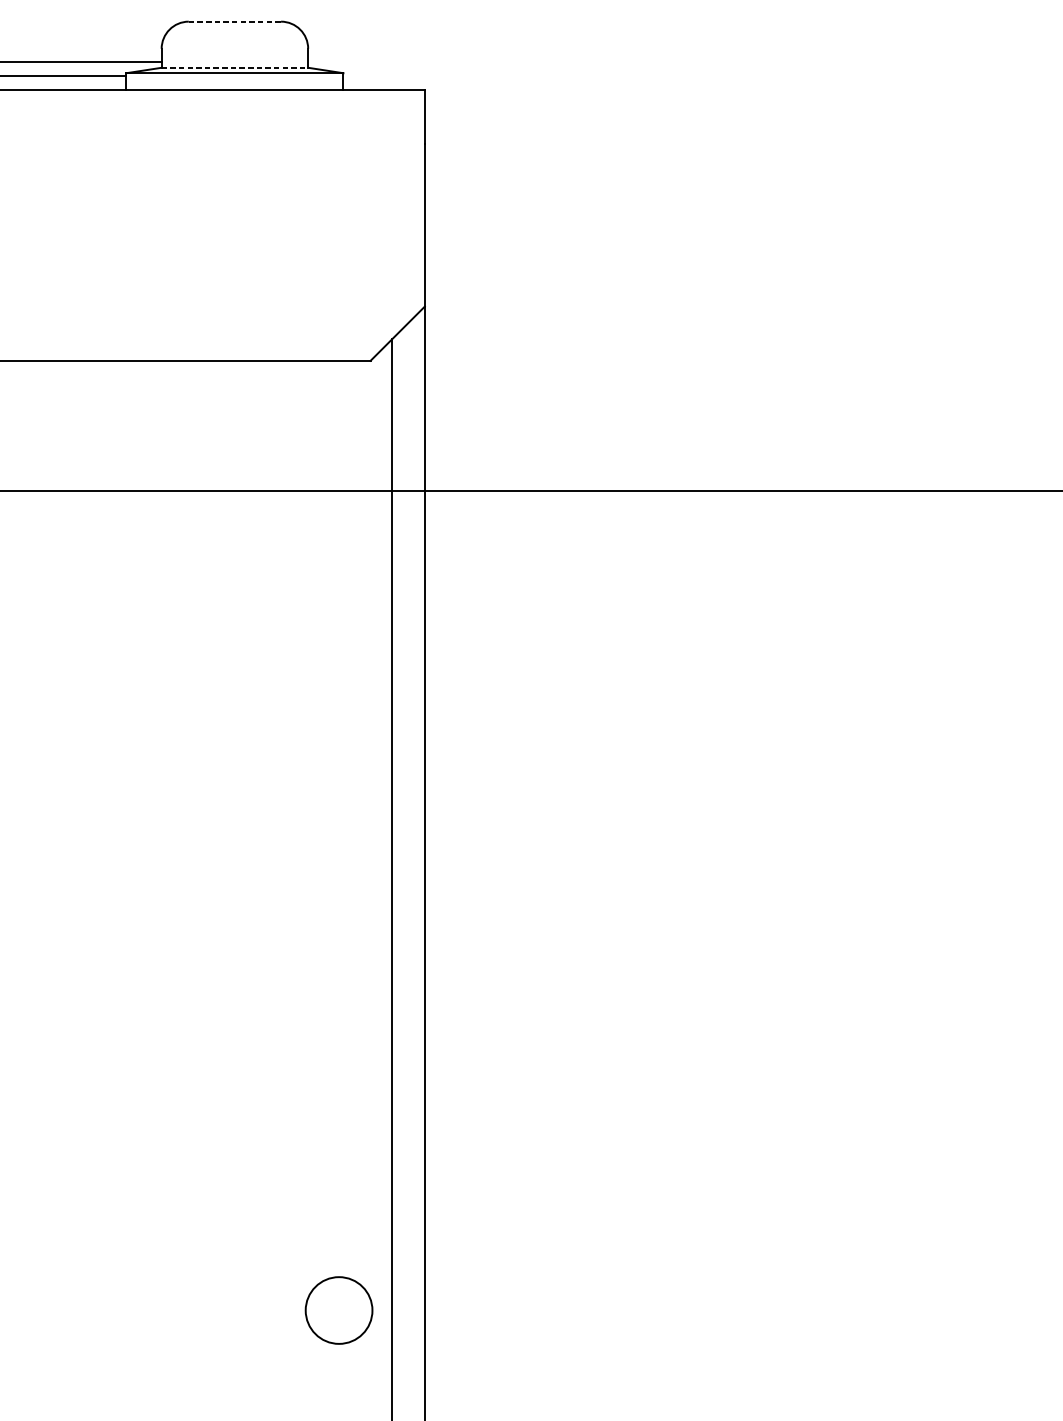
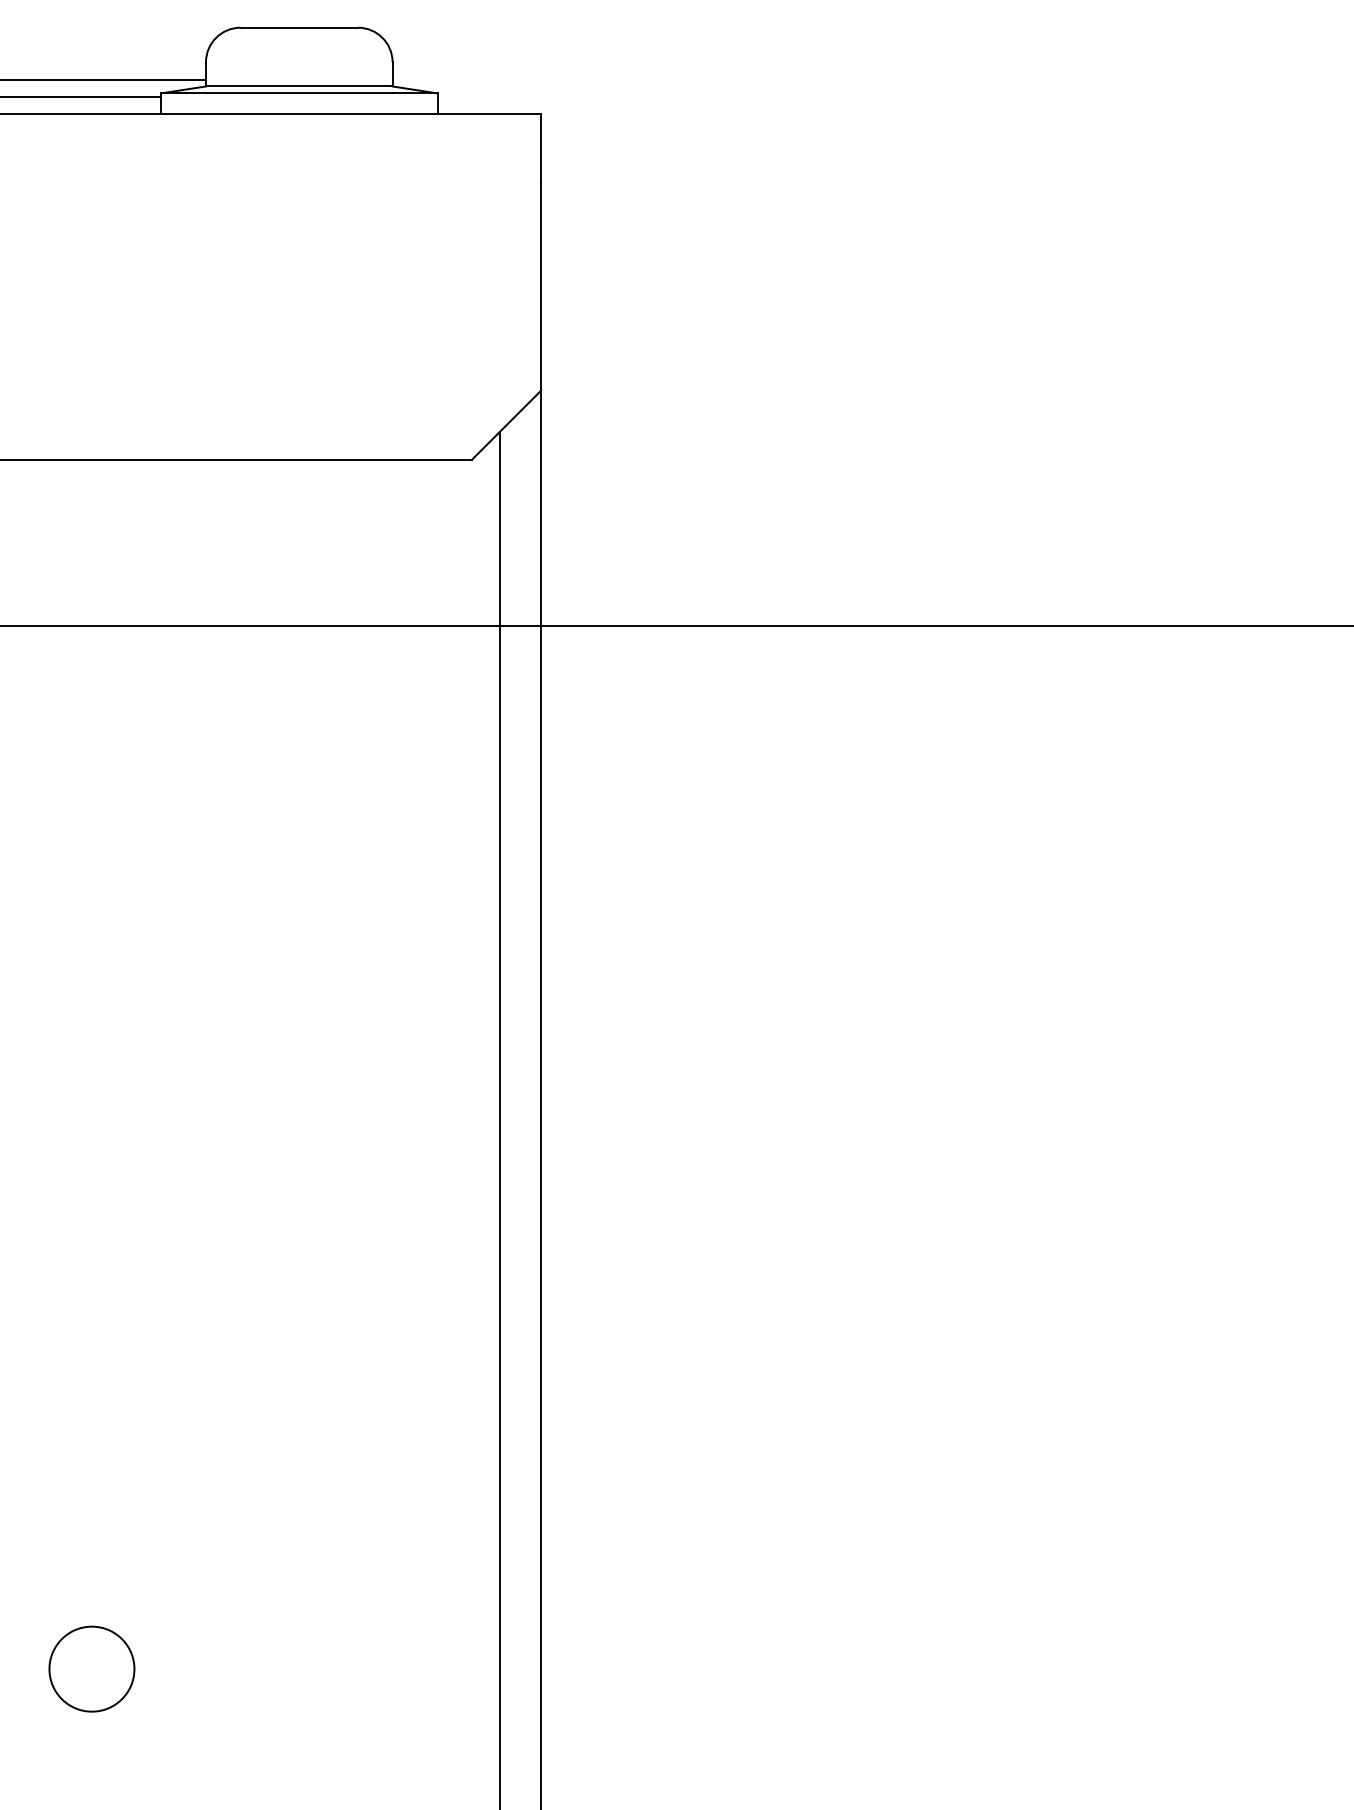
line: (235, 21) -> (299, 27), dashed -> solid
line: (235, 67) -> (299, 86), dashed -> solid
circle: (338, 1310) -> (91, 1668), moved

